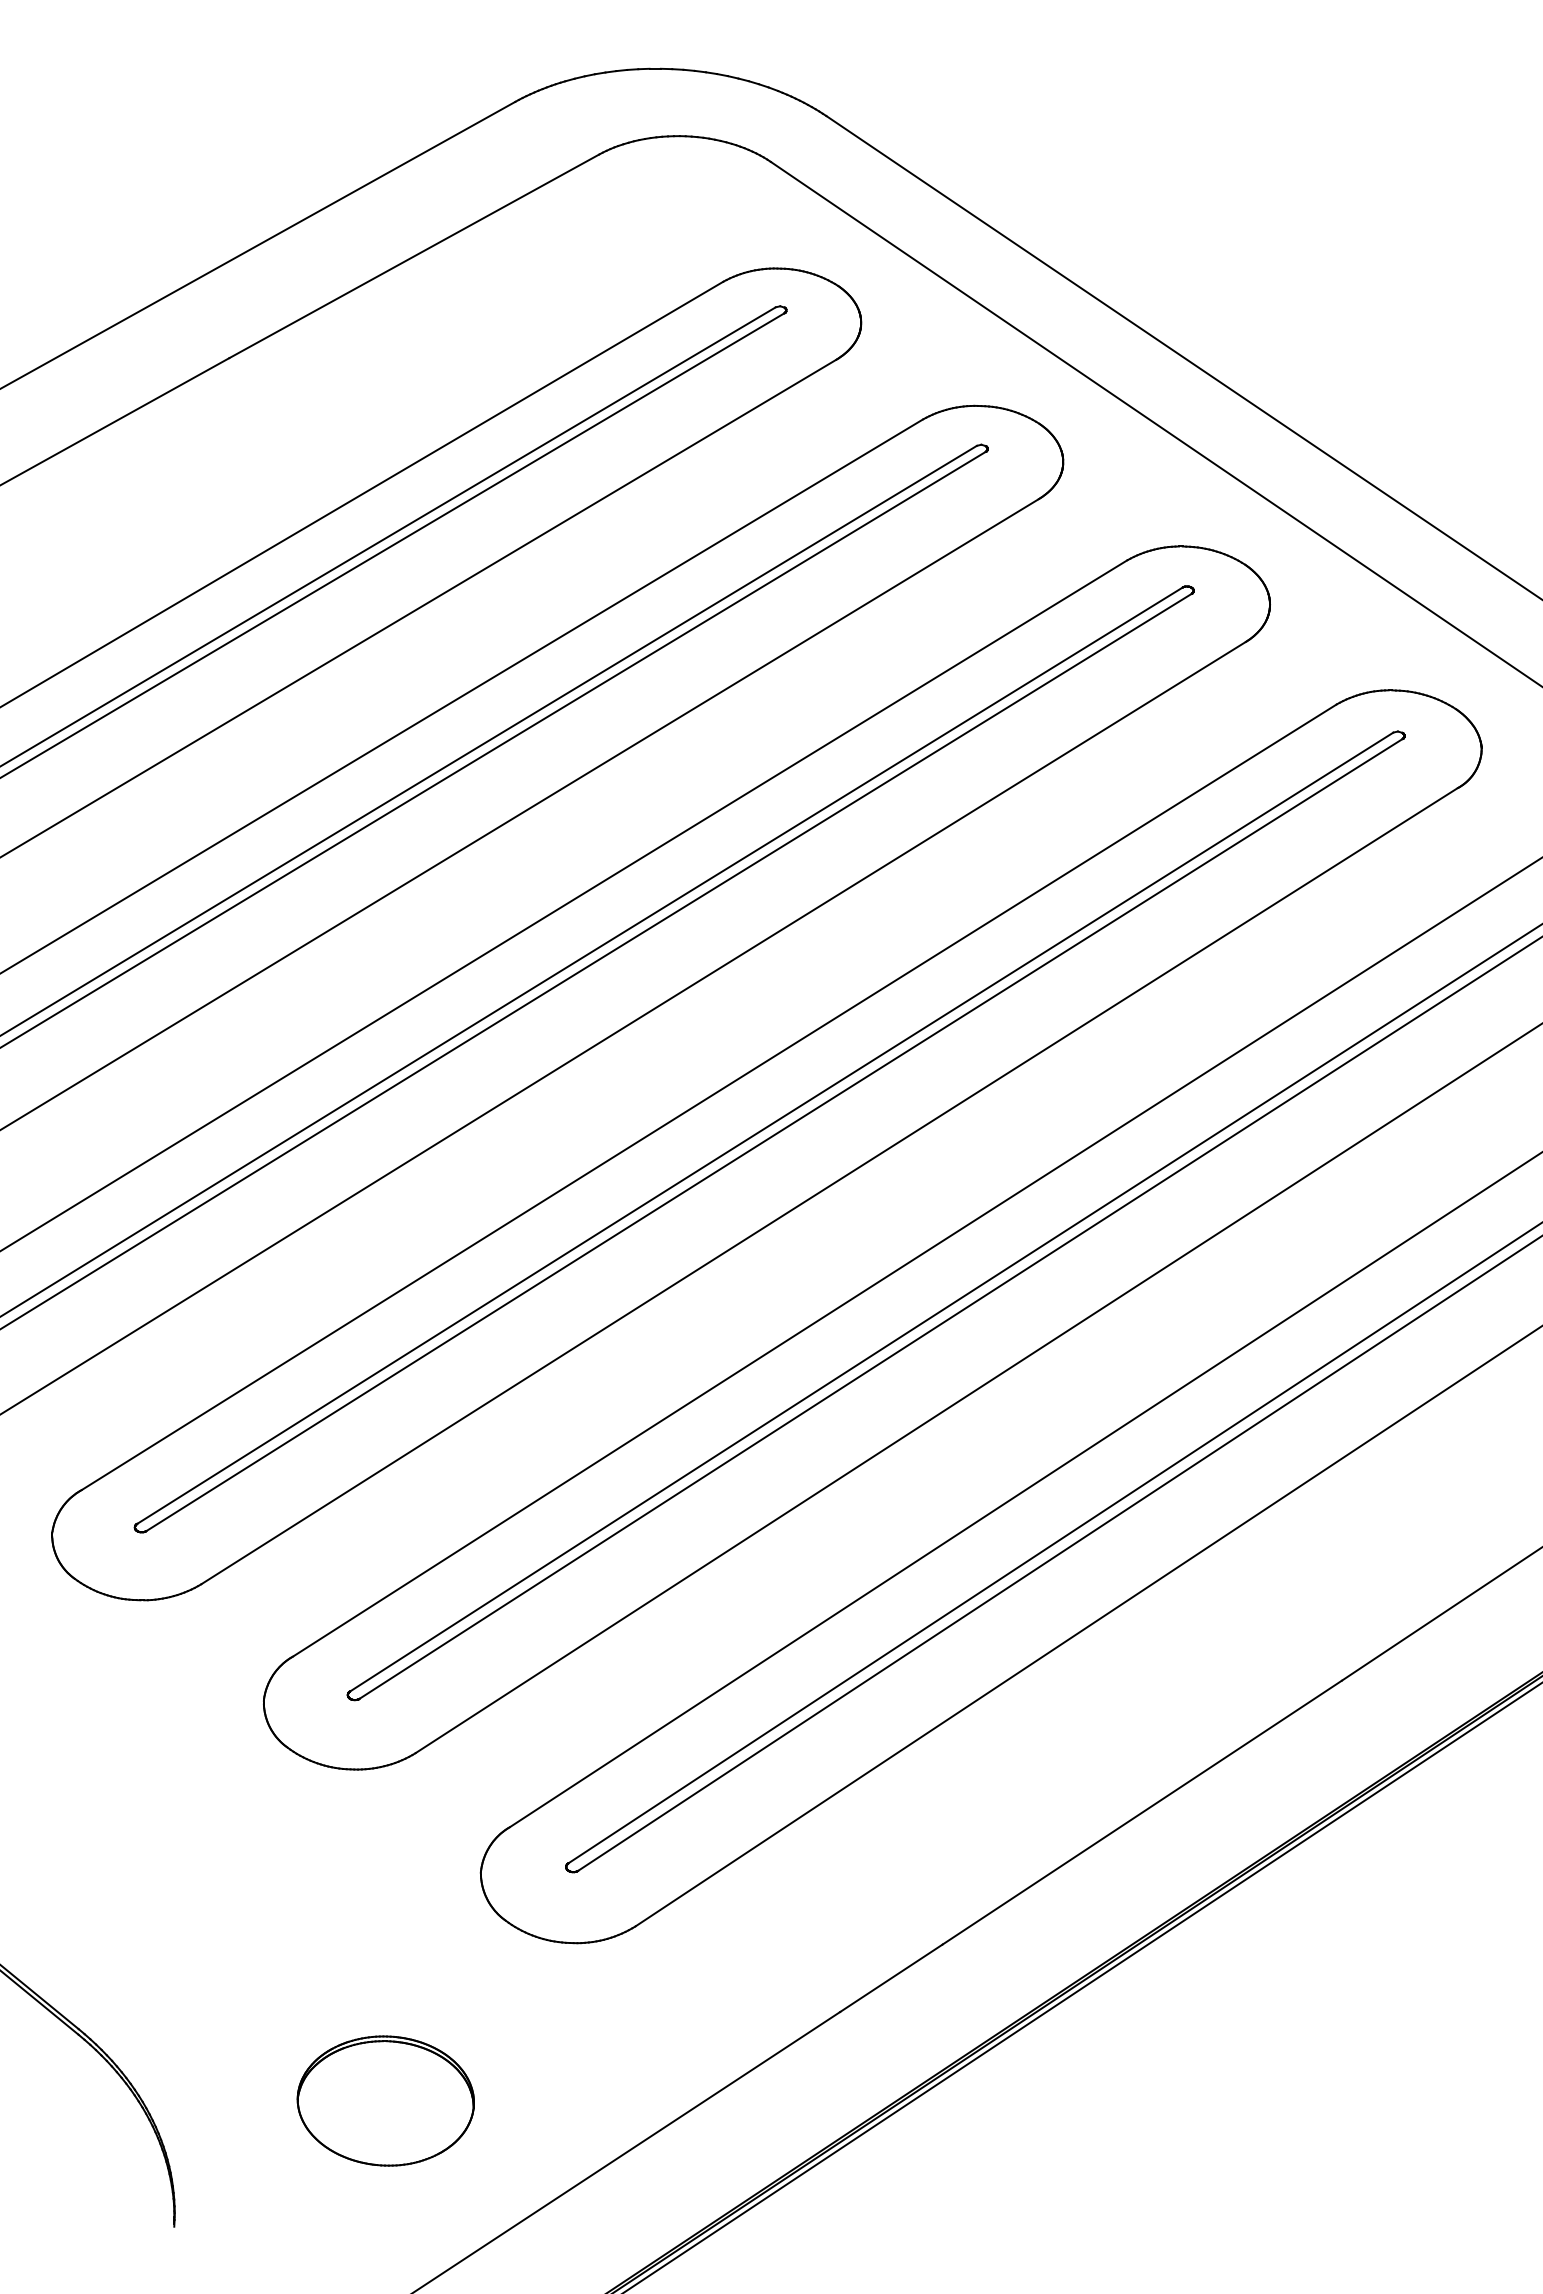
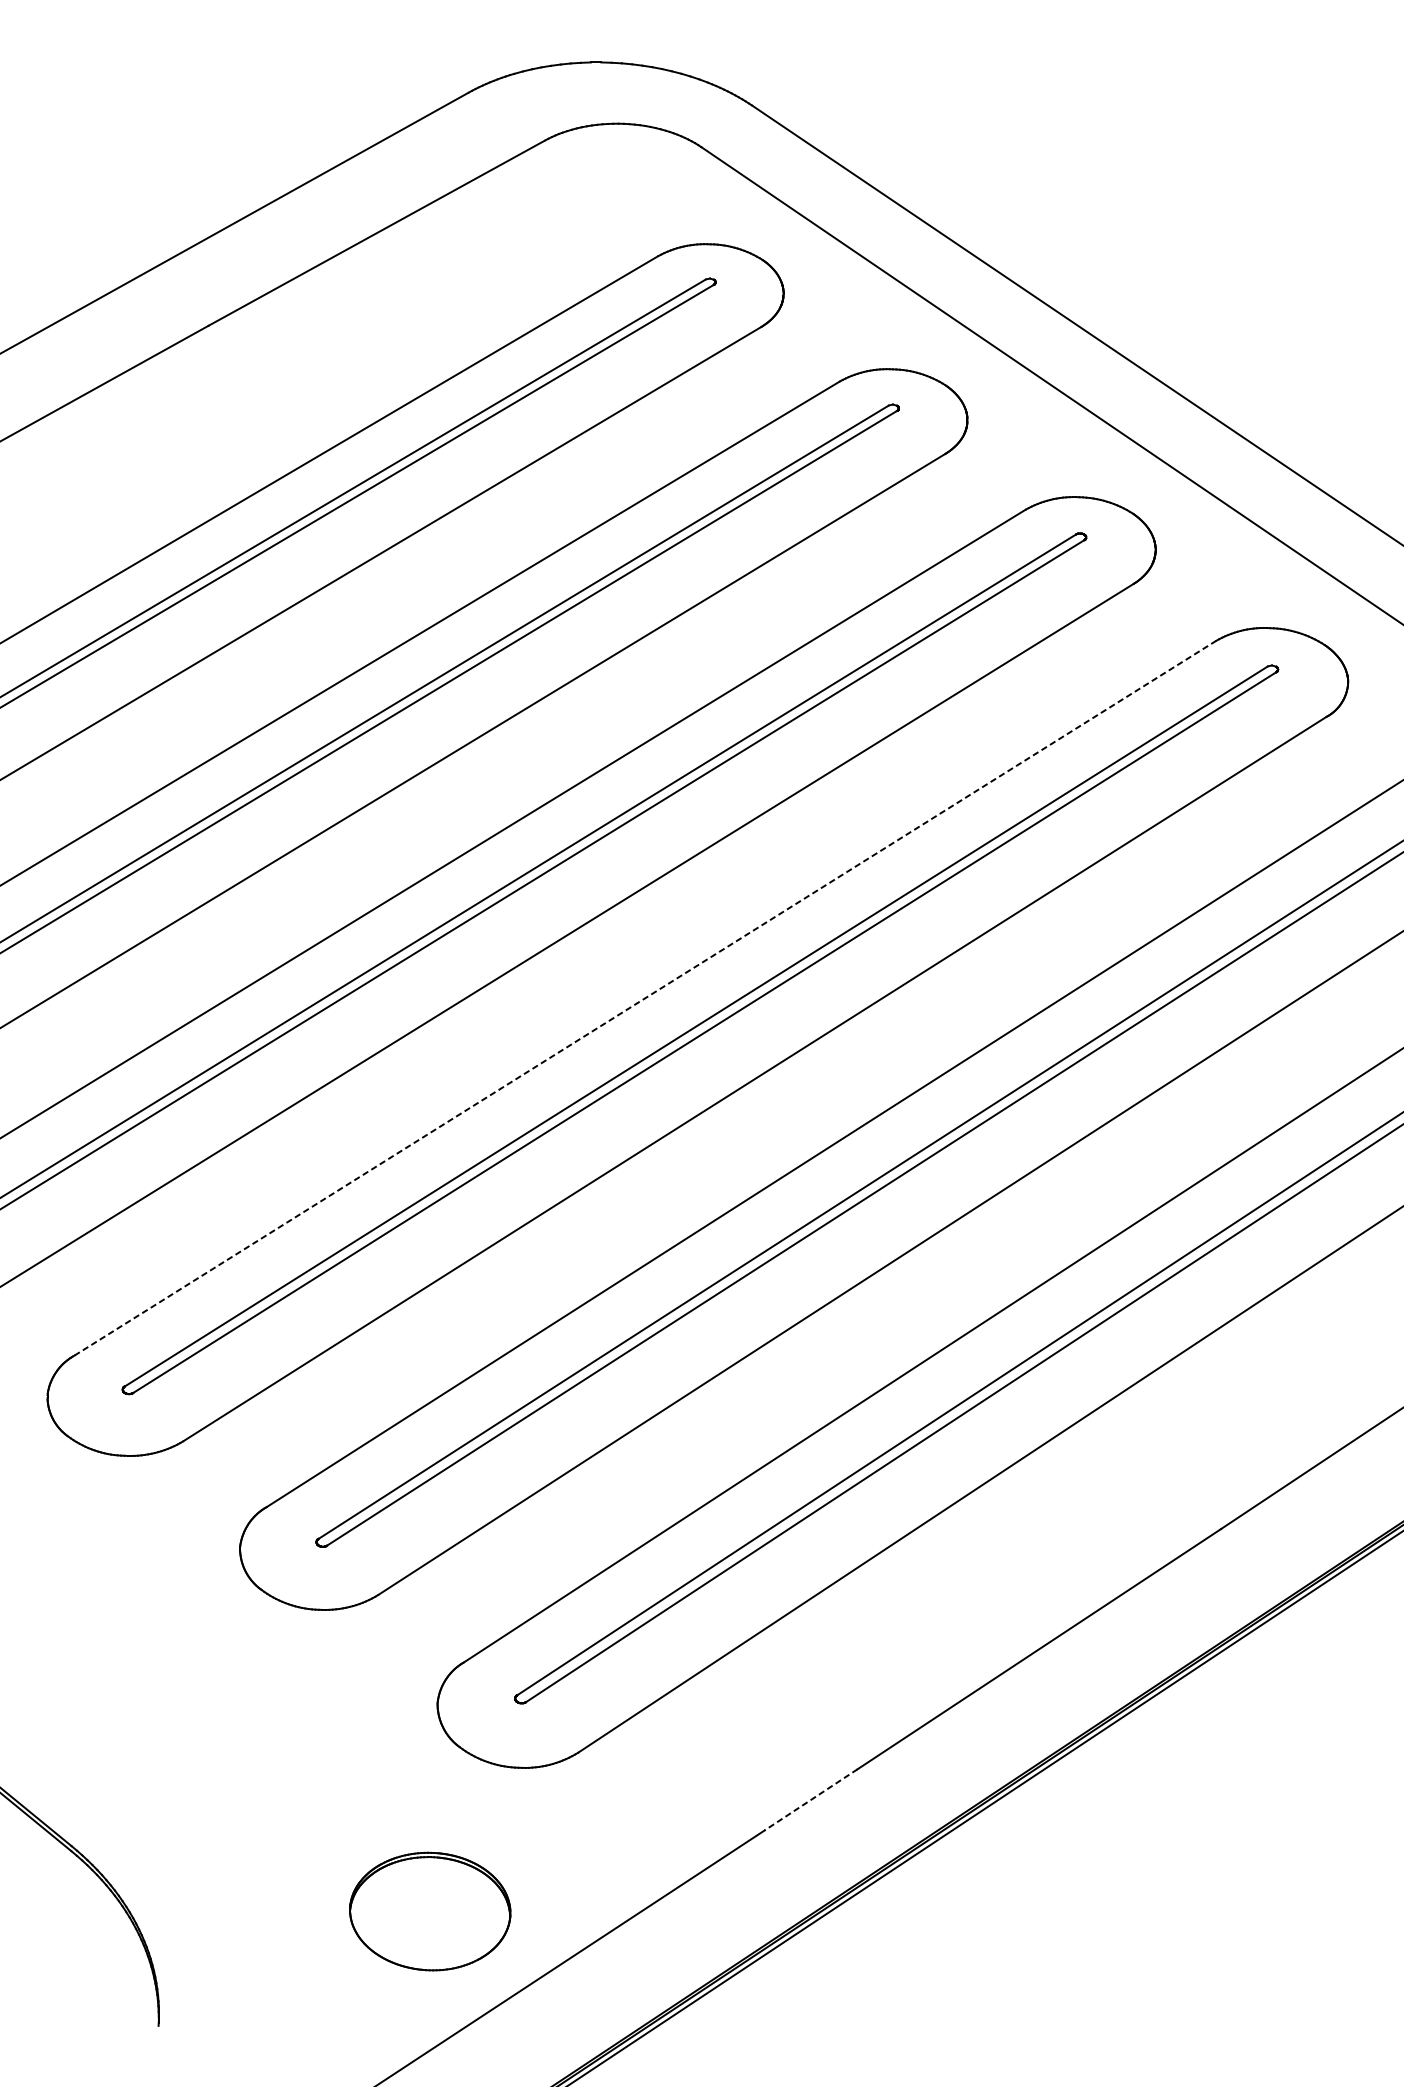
line: (709, 1096) -> (645, 997), solid -> dashed
line: (890, 1978) -> (810, 1800), solid -> dashed
part: (385, 2100) -> (429, 1911), moved

